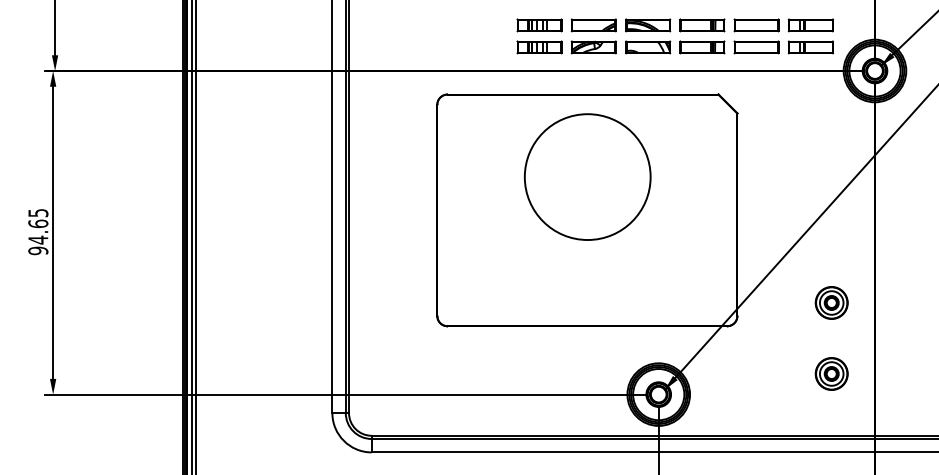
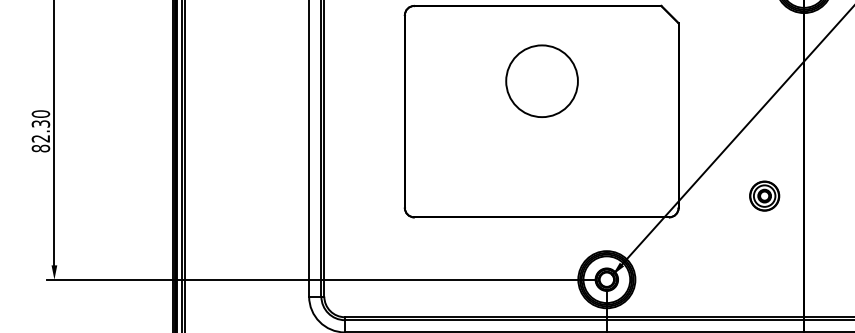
circle: (587, 176) -> (541, 80), size x0.62
text: (38, 231) -> (41, 130), 94.65 -> 82.30
part: (831, 373) -> (764, 260), removed

